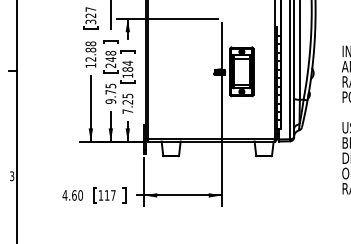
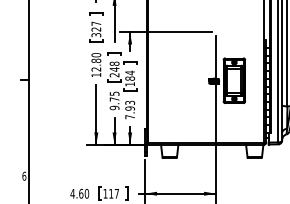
text: (90, 43) -> (95, 54), 12.88 -> 12.80
text: (127, 98) -> (129, 105), 7.25 -> 7.93
text: (12, 176) -> (24, 176), 3 -> 6

